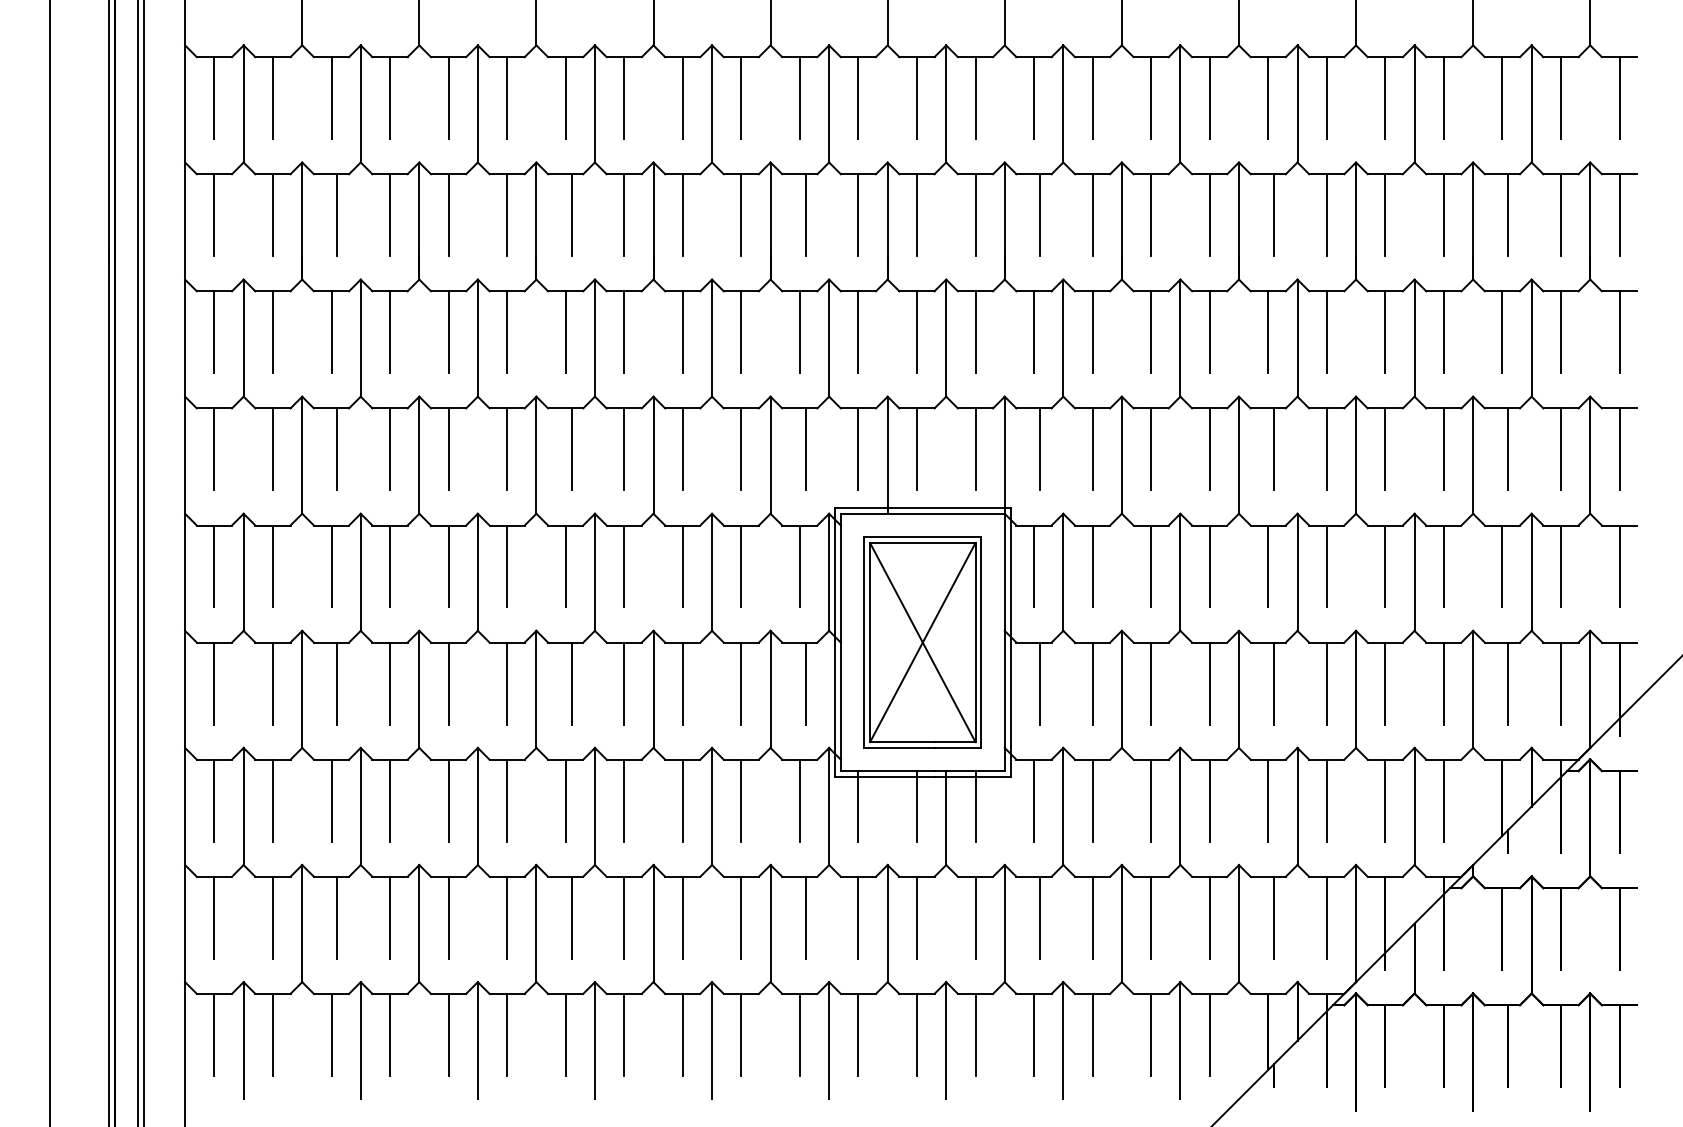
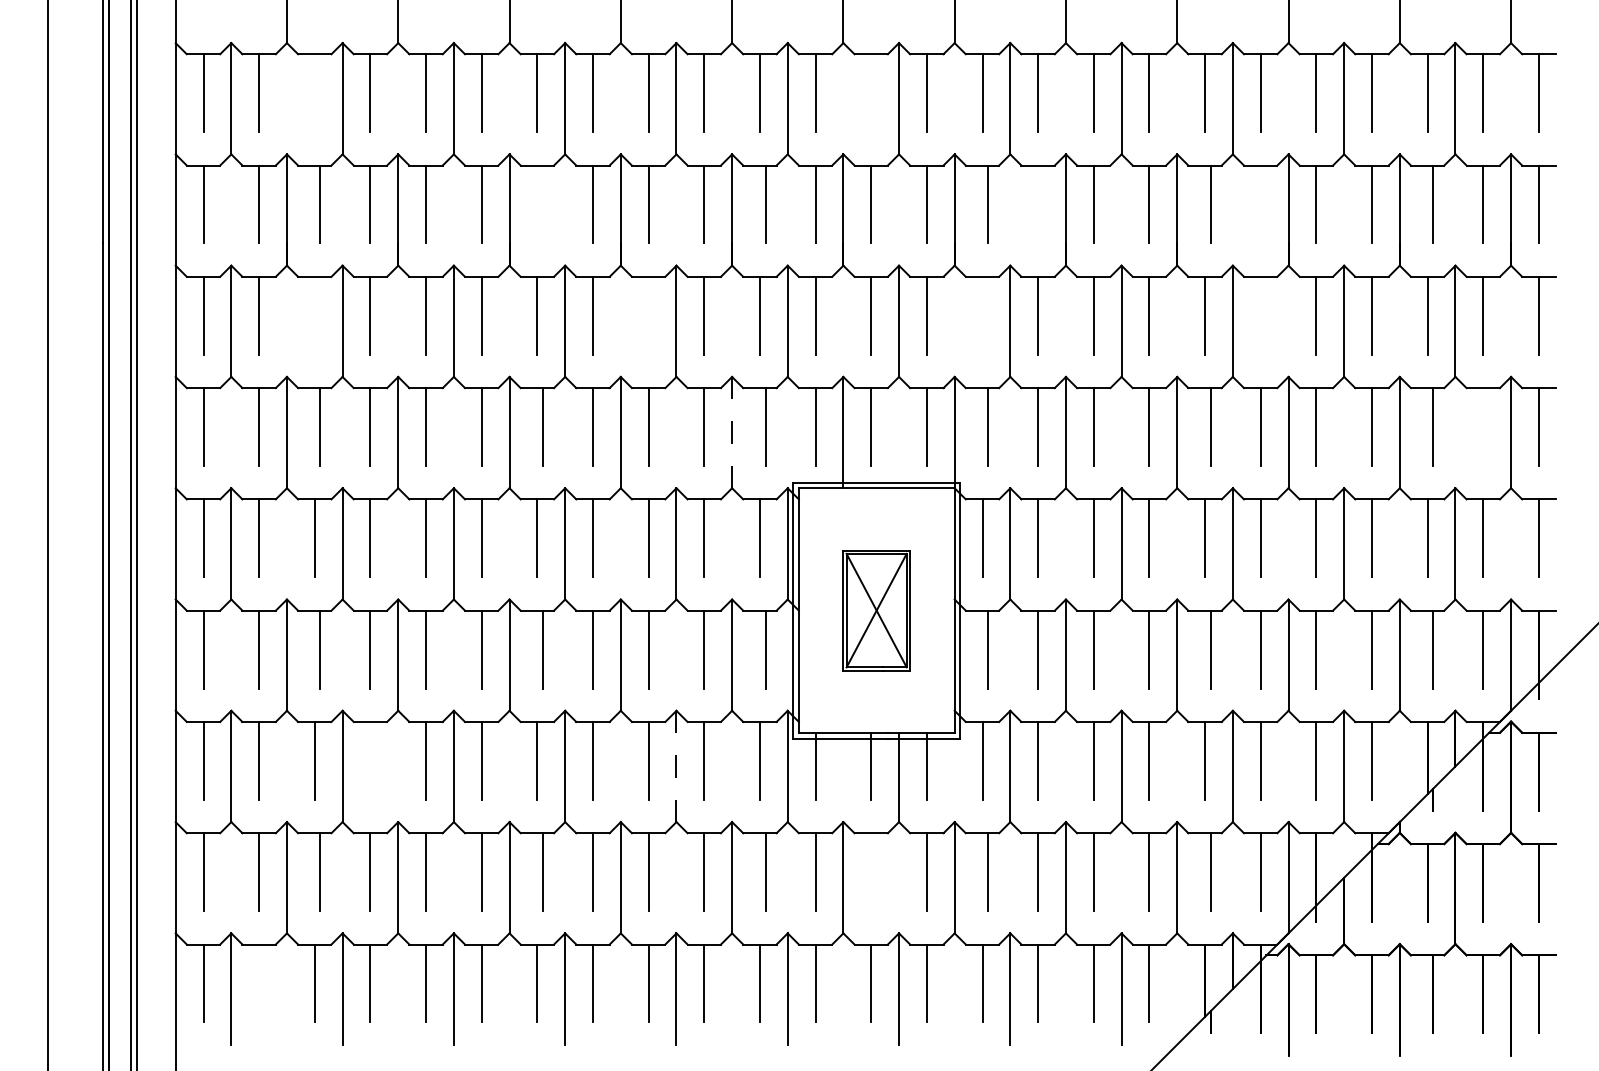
line: (331, 98) -> (314, 93), removed
line: (916, 98) -> (870, 93), removed
line: (571, 215) -> (542, 204), removed
line: (1092, 215) -> (1038, 204), removed
line: (1326, 215) -> (1260, 204), removed
line: (331, 332) -> (314, 315), removed
line: (682, 332) -> (648, 315), removed
line: (1034, 332) -> (982, 315), removed
line: (1326, 332) -> (1260, 315), removed
line: (1560, 449) -> (1482, 427), removed
line: (770, 455) -> (732, 432), solid -> dashed
part: (922, 642) -> (876, 610), size x0.6
line: (390, 800) -> (370, 760), removed
line: (712, 806) -> (676, 766), solid -> dashed
line: (916, 917) -> (870, 871), removed
line: (272, 1034) -> (258, 983), removed

